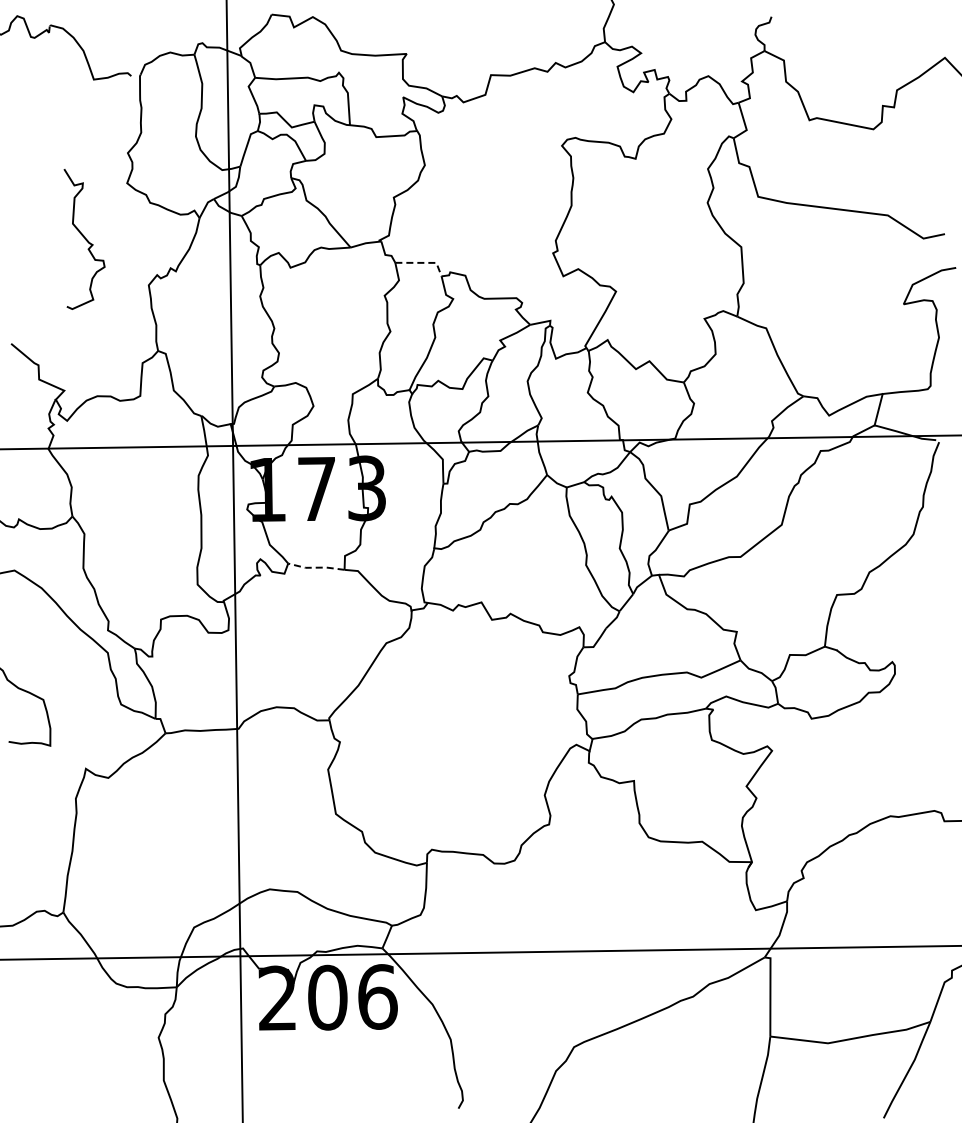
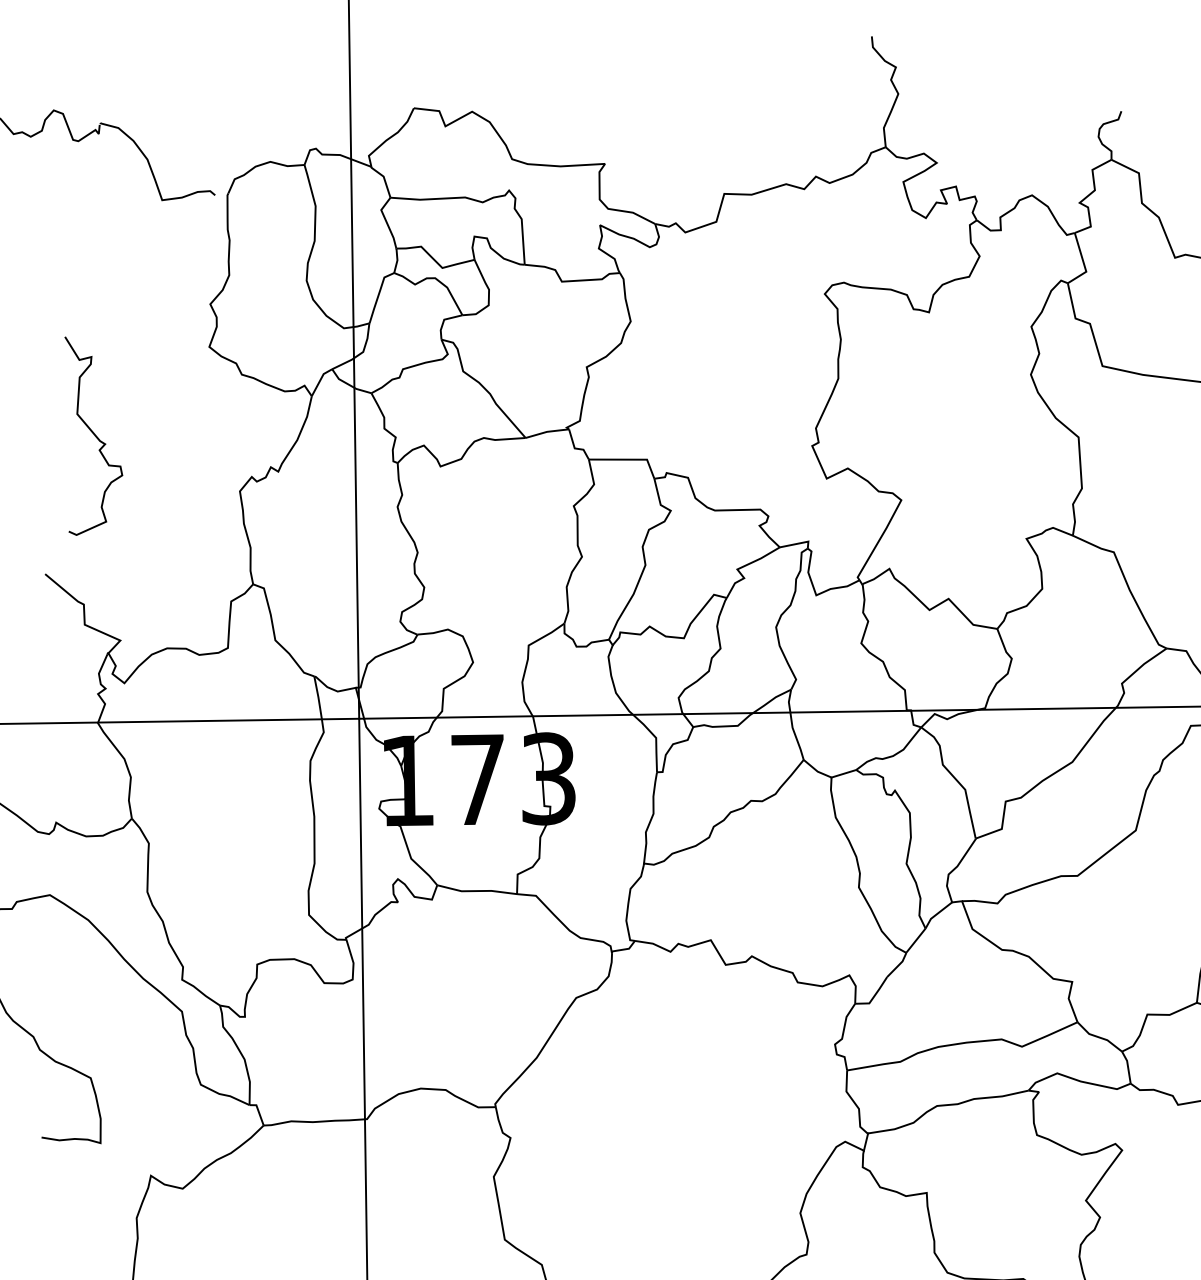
curve: (84, 238) -> (93, 435), moved
line: (423, 262) -> (628, 459), dashed -> solid
line: (315, 567) -> (475, 890), dashed -> solid

